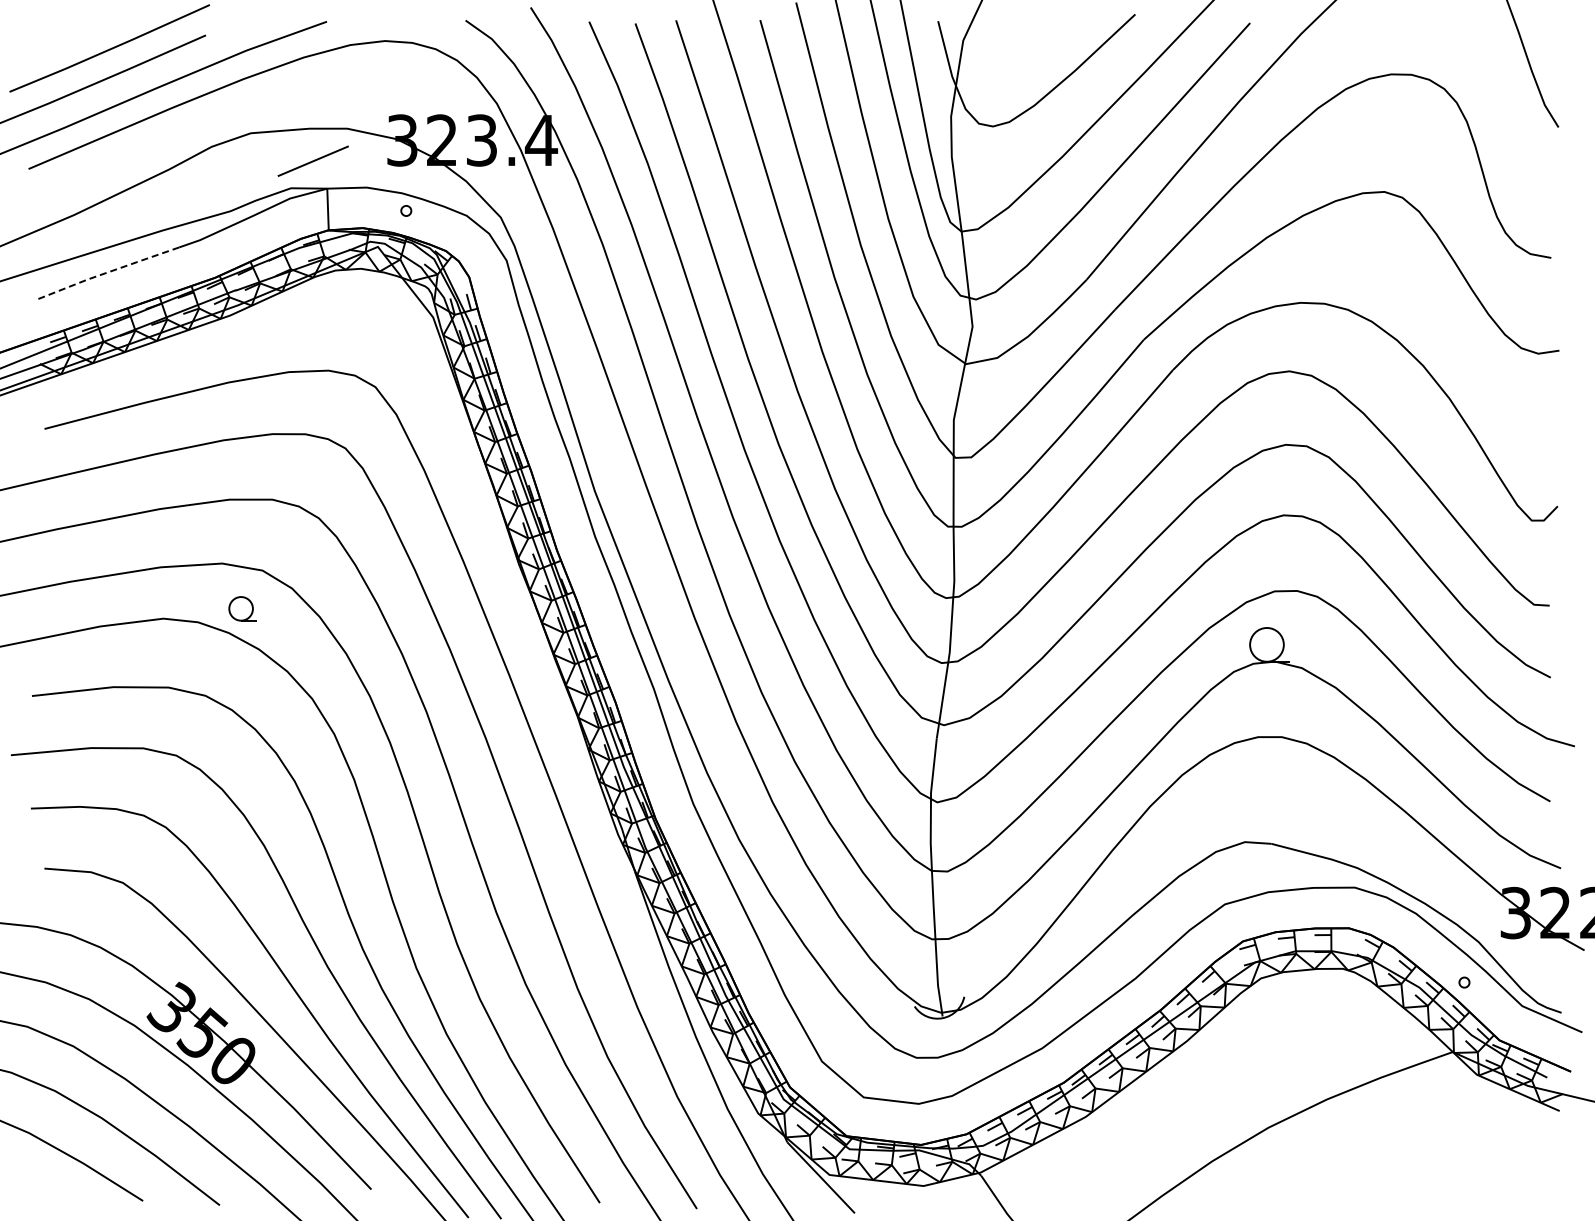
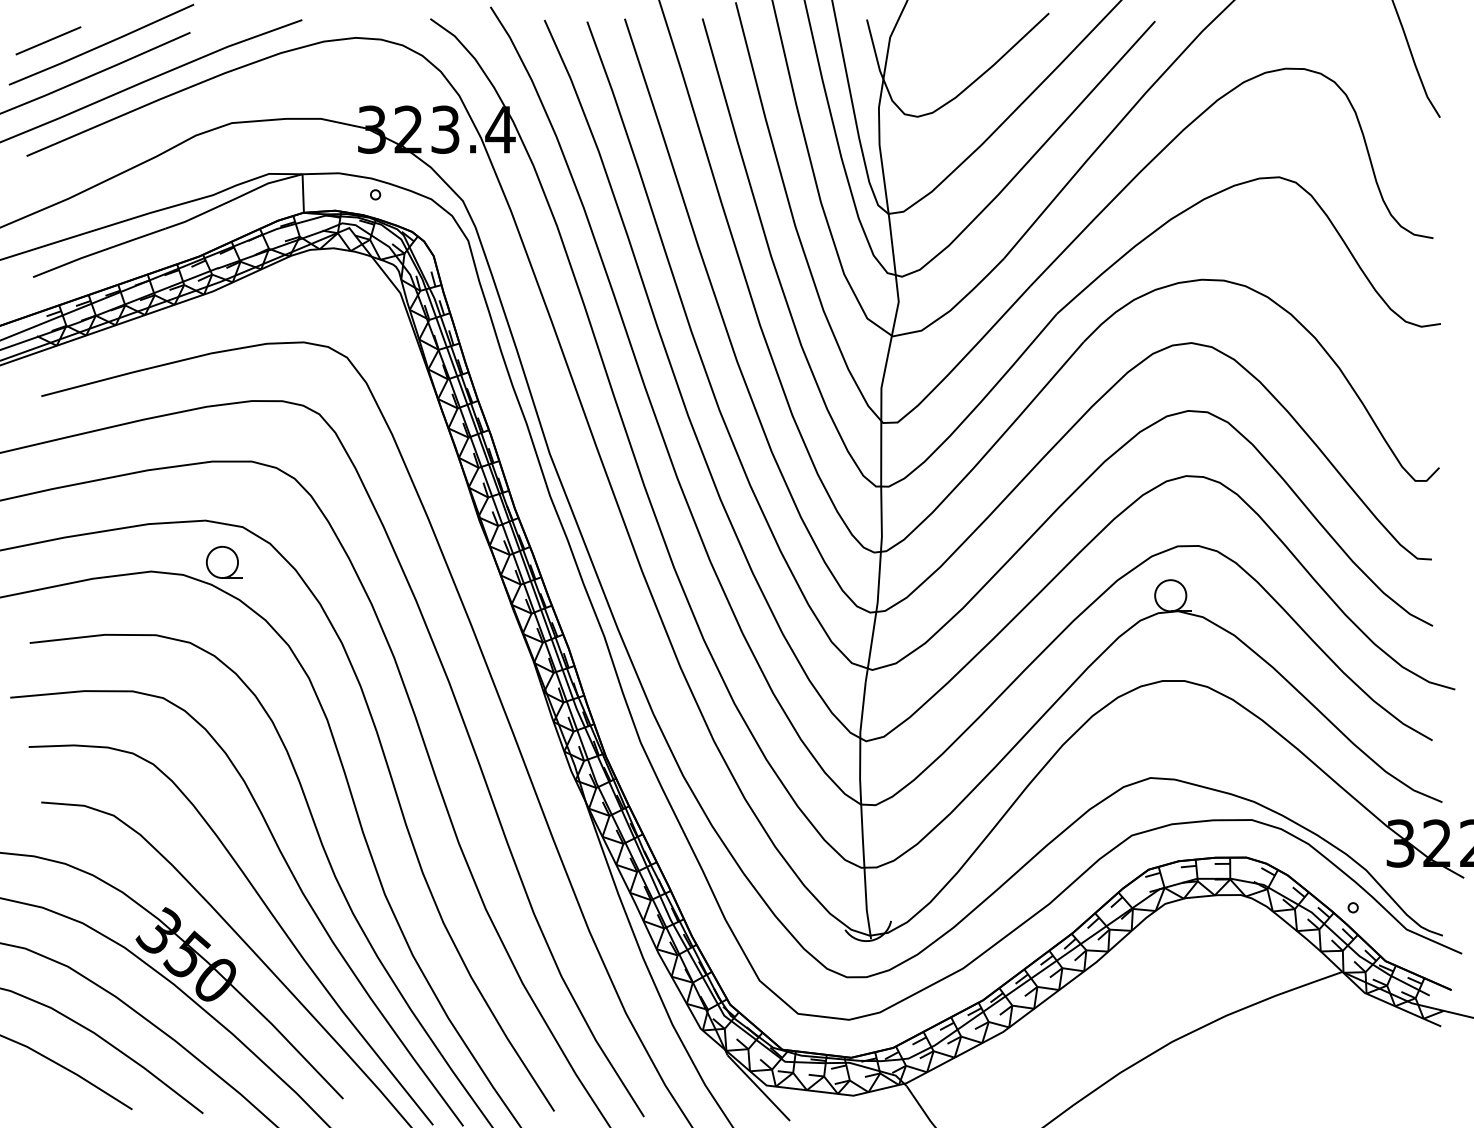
line: (312, 160) -> (47, 40), moved
line: (107, 272) -> (99, 251), dashed -> solid
part: (242, 608) -> (224, 562), size x1.43

